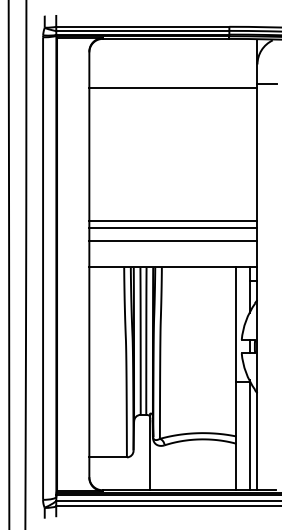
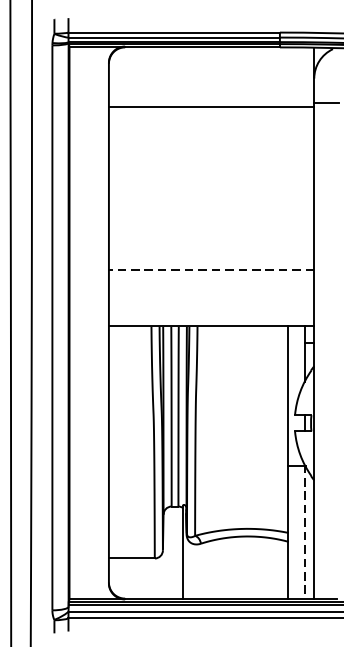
line: (172, 220) -> (210, 269), solid -> dashed
line: (173, 227) -> (211, 277), removed
line: (173, 240) -> (211, 293), removed
line: (249, 435) -> (304, 531), solid -> dashed

